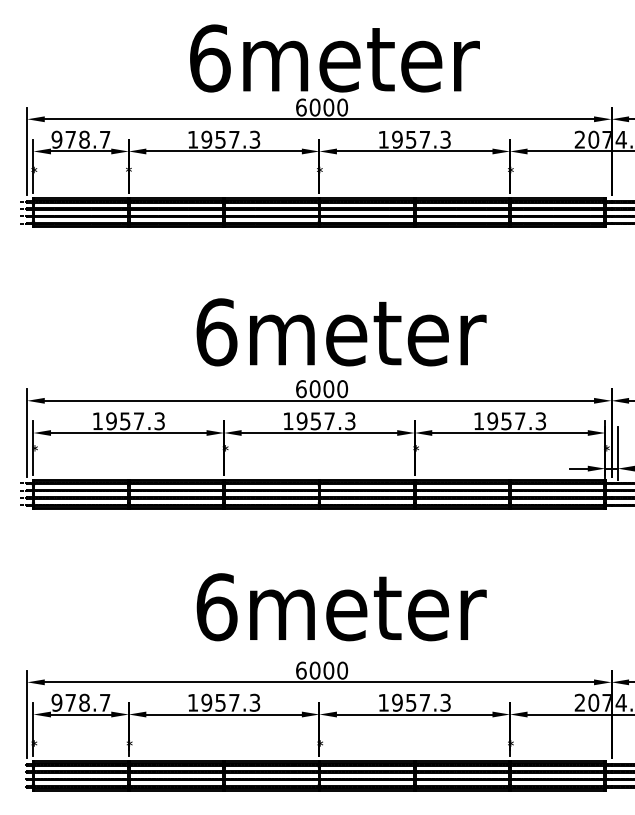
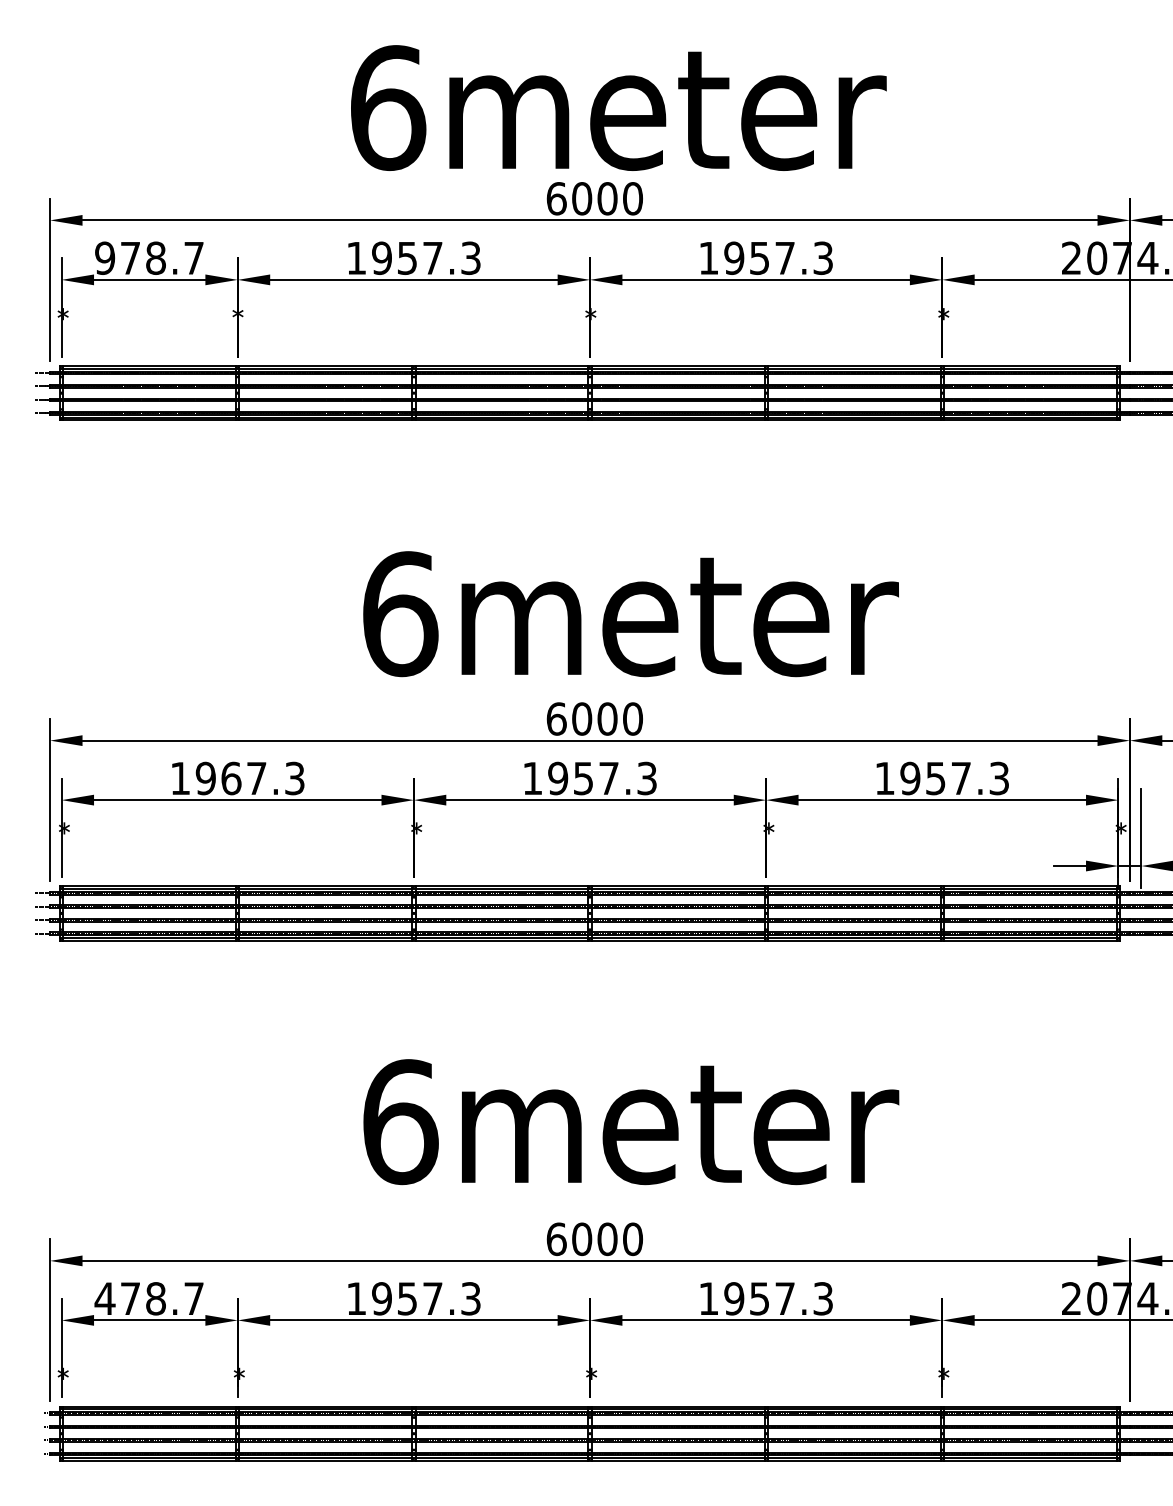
text: (125, 421) -> (231, 778), 1957.3 -> 1967.3
text: (56, 702) -> (104, 1298), 978.7 -> 478.7

